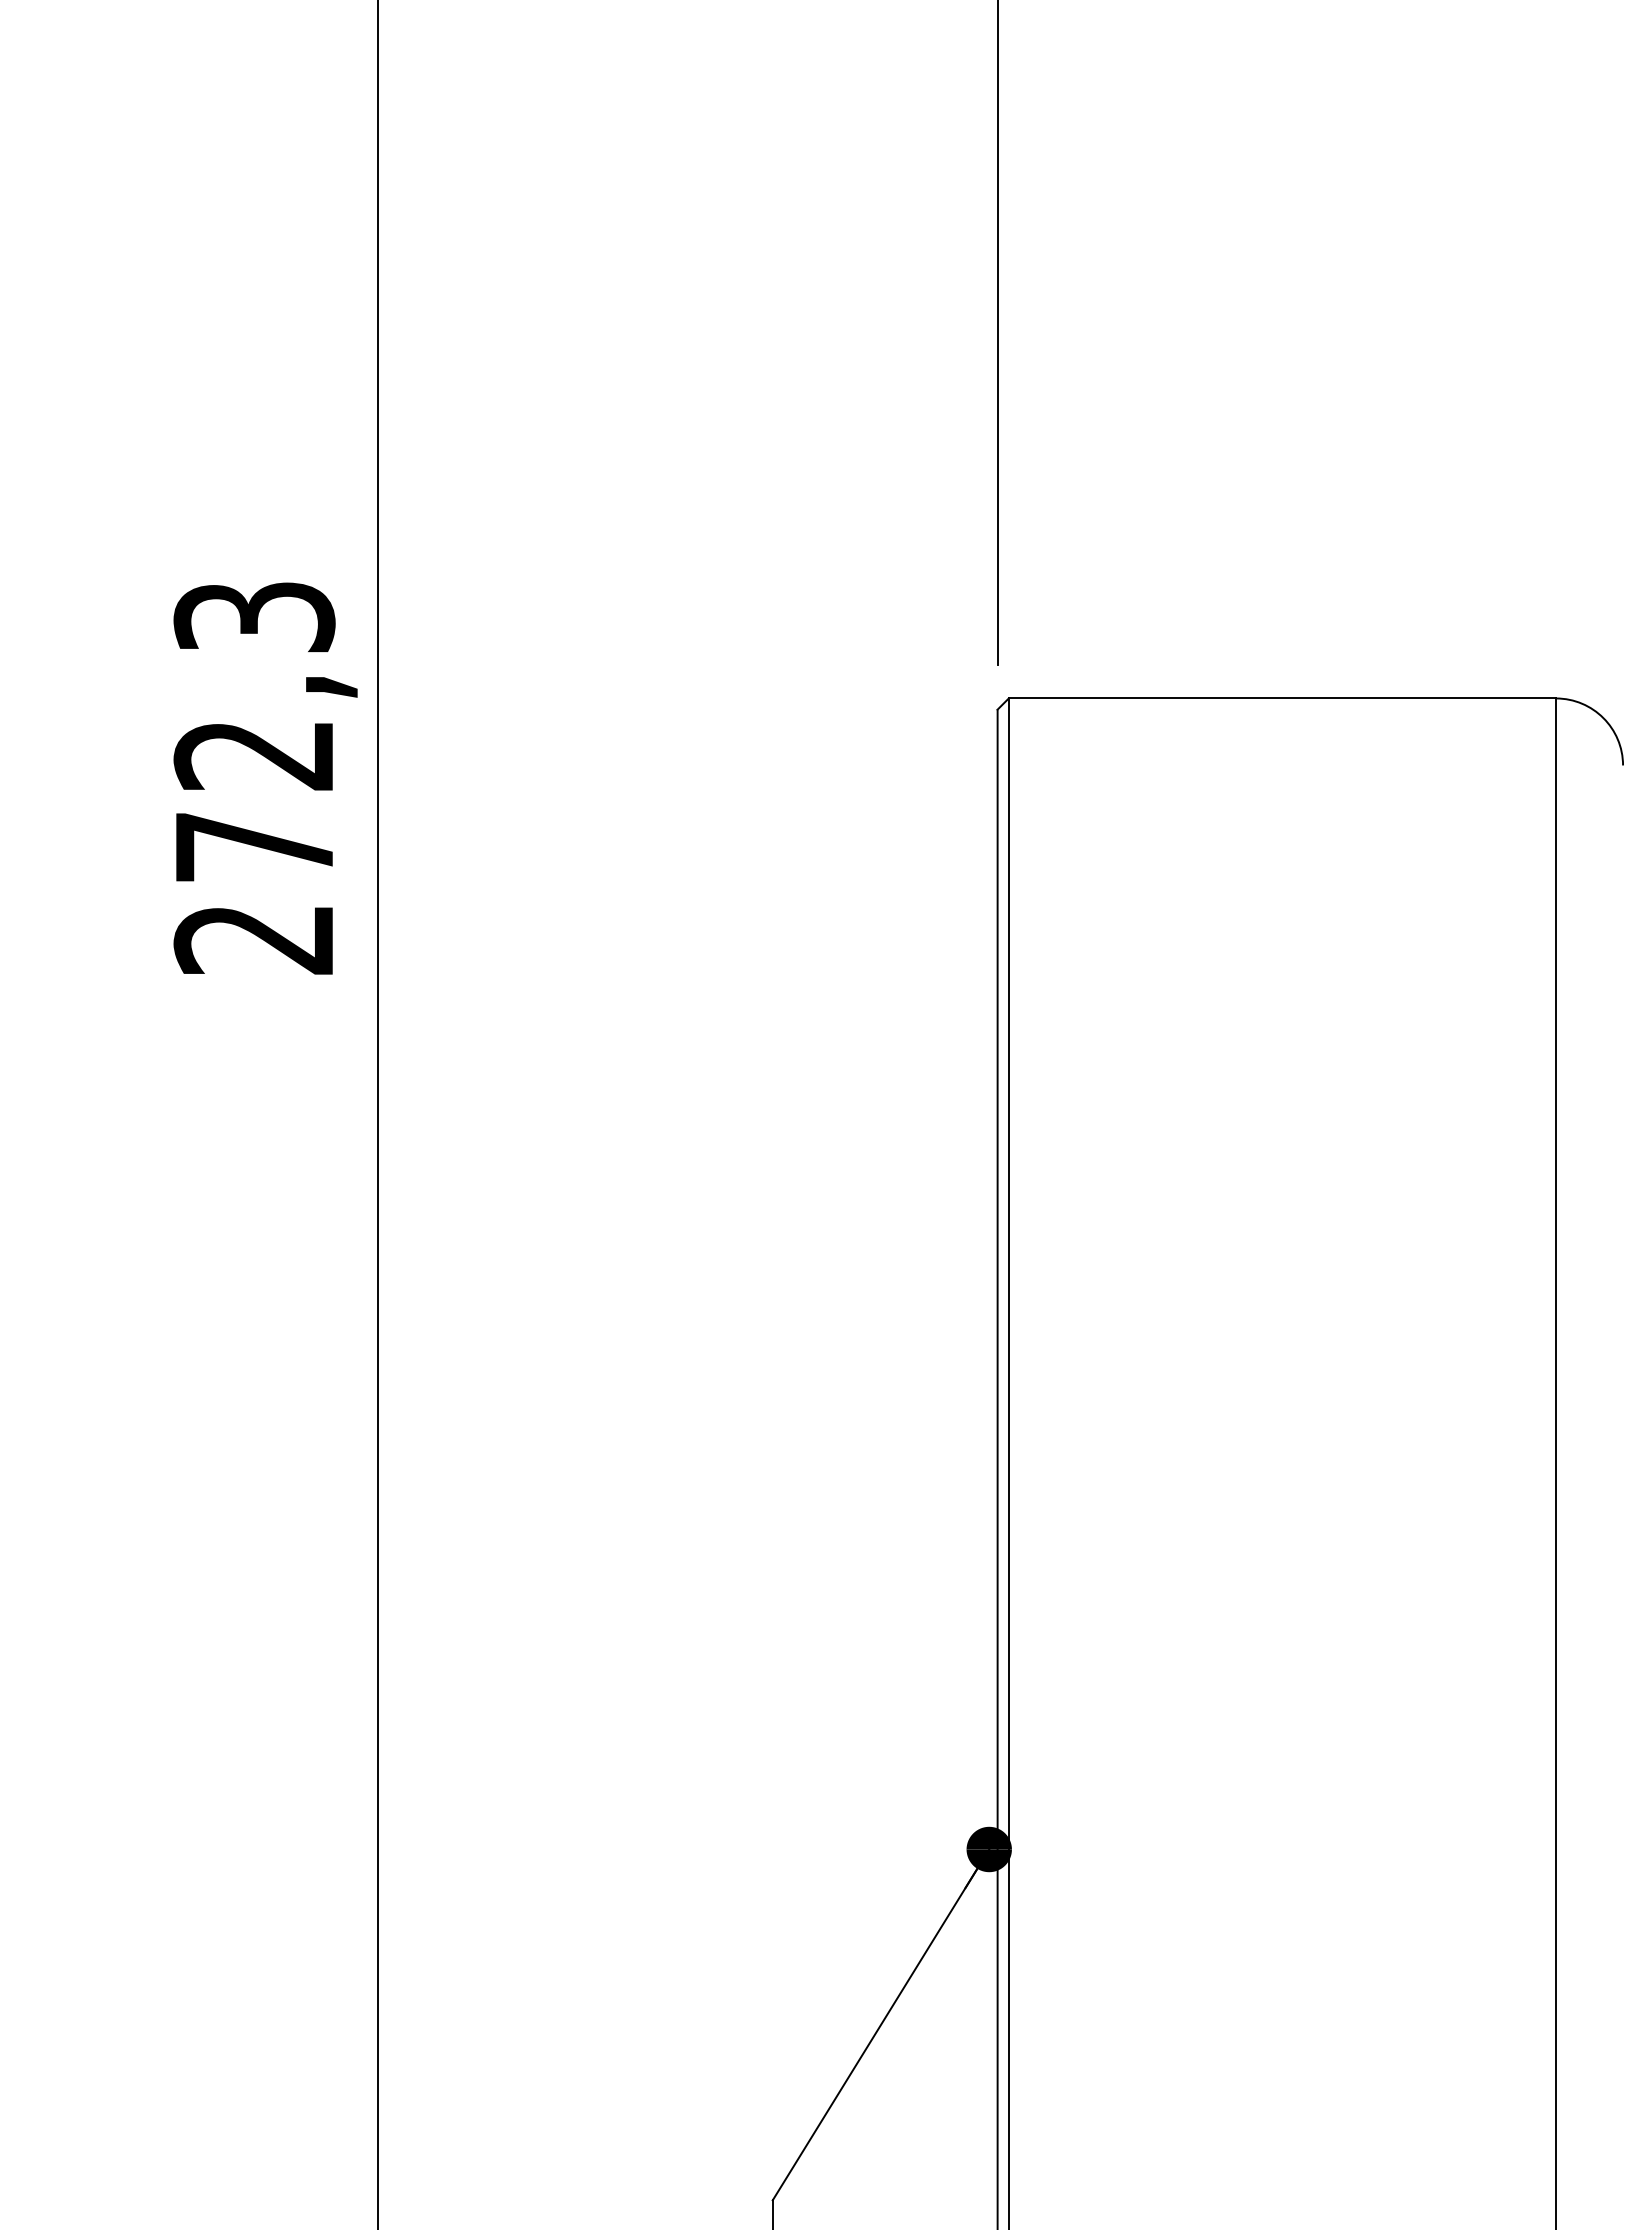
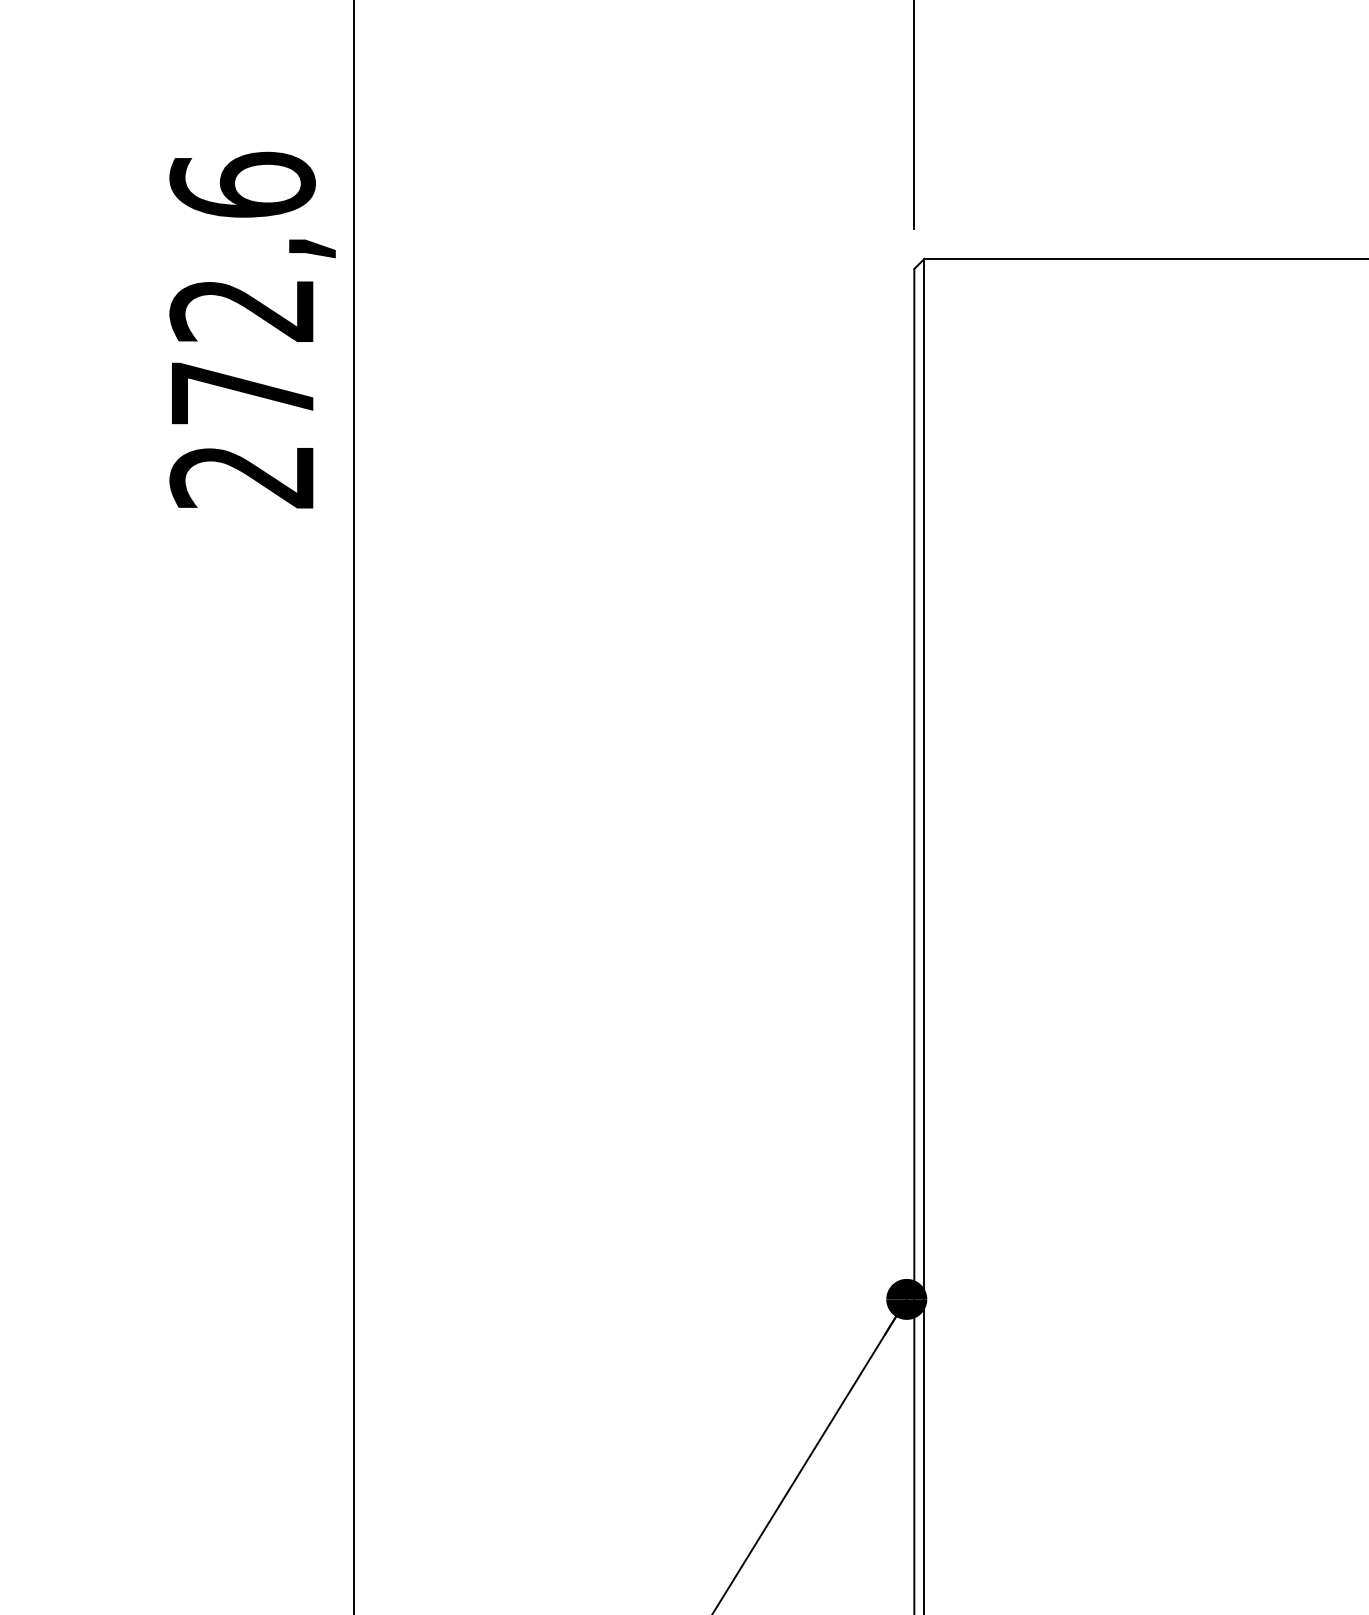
text: (254, 616) -> (242, 184), 272,3 -> 272,6

